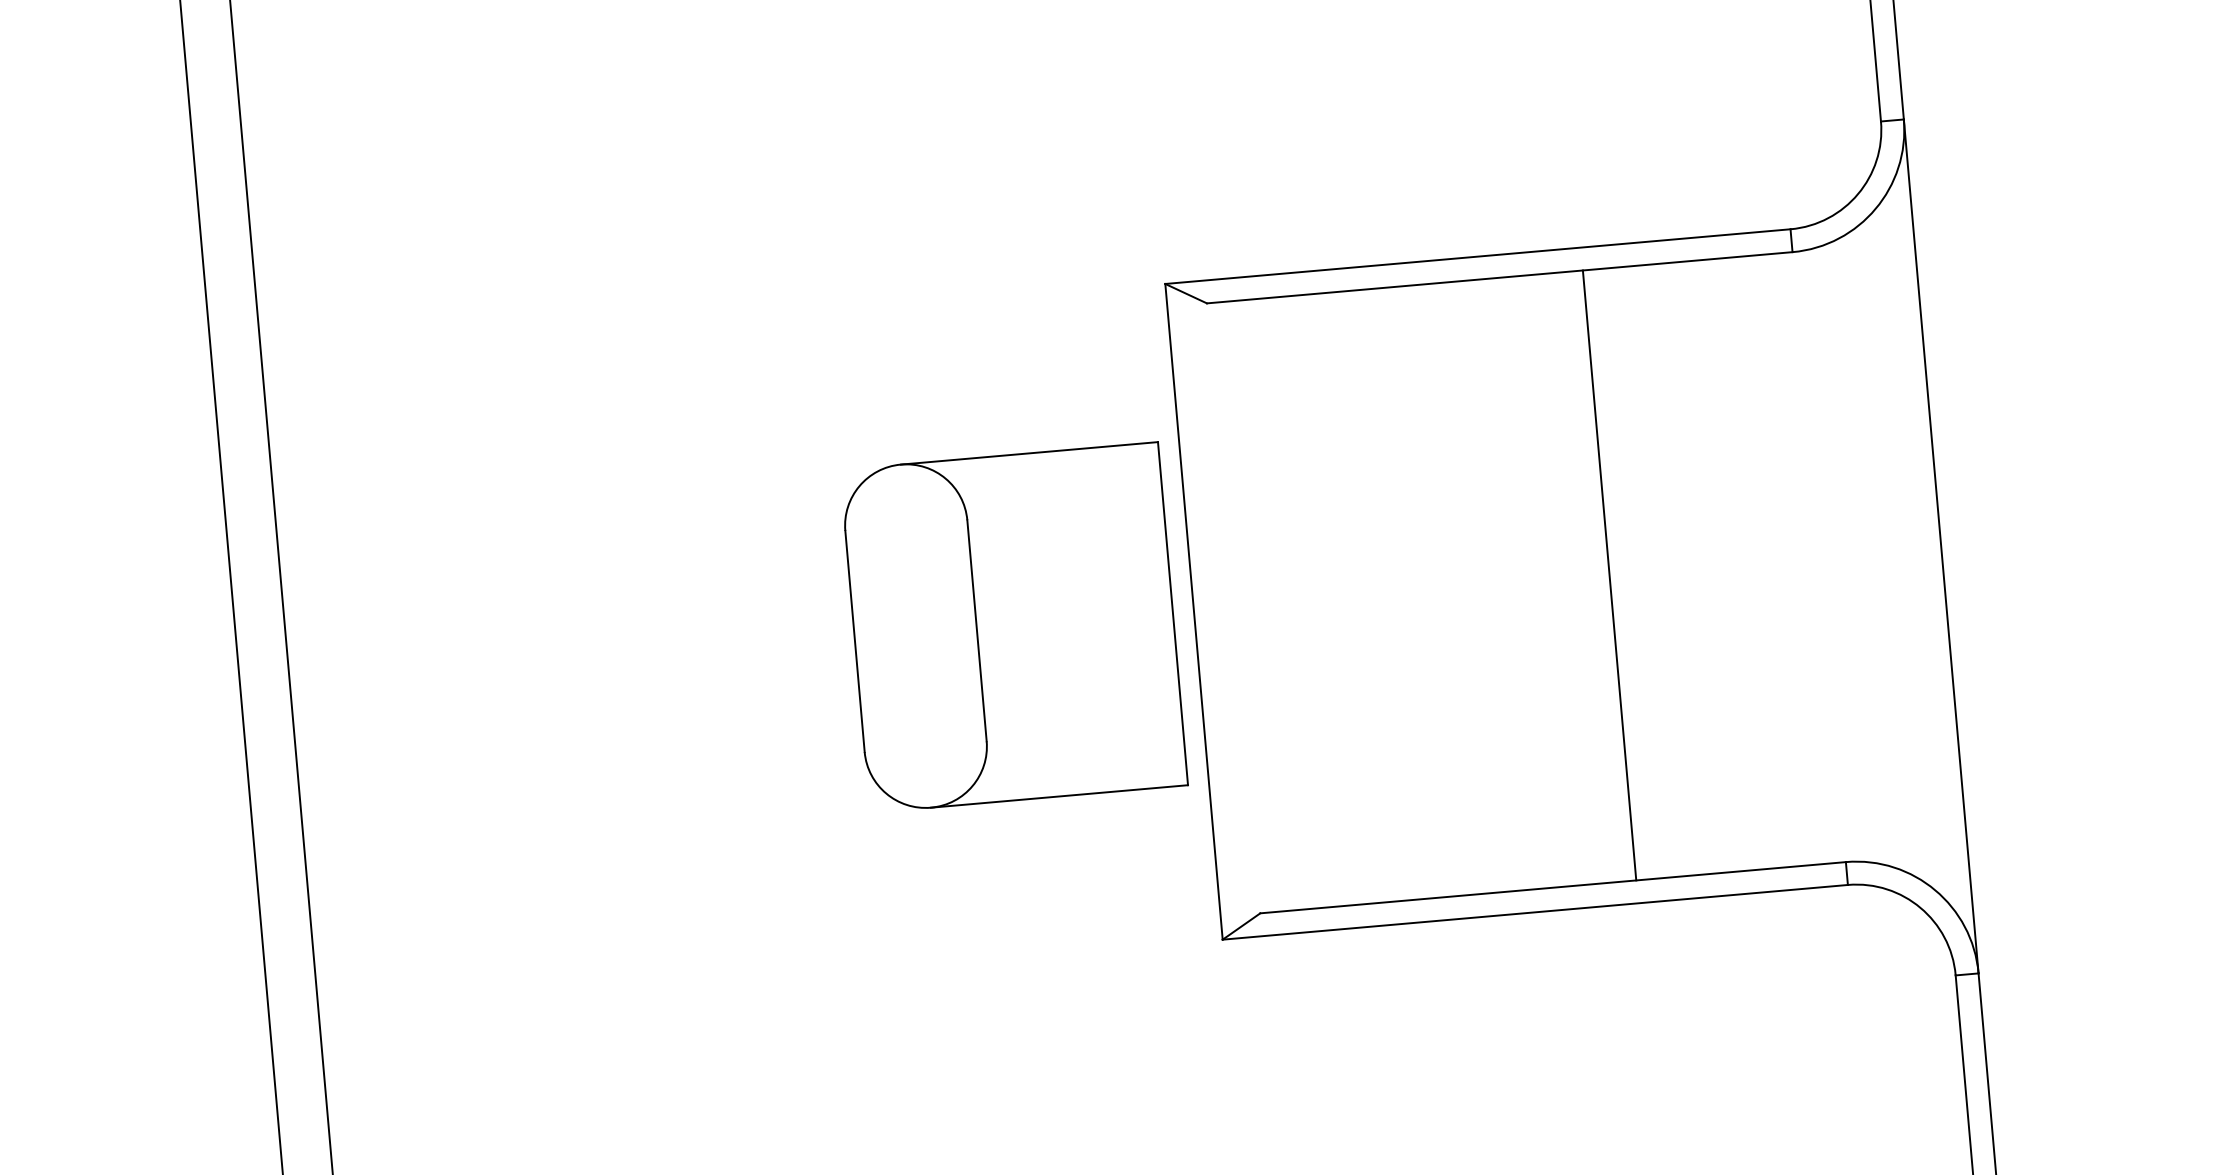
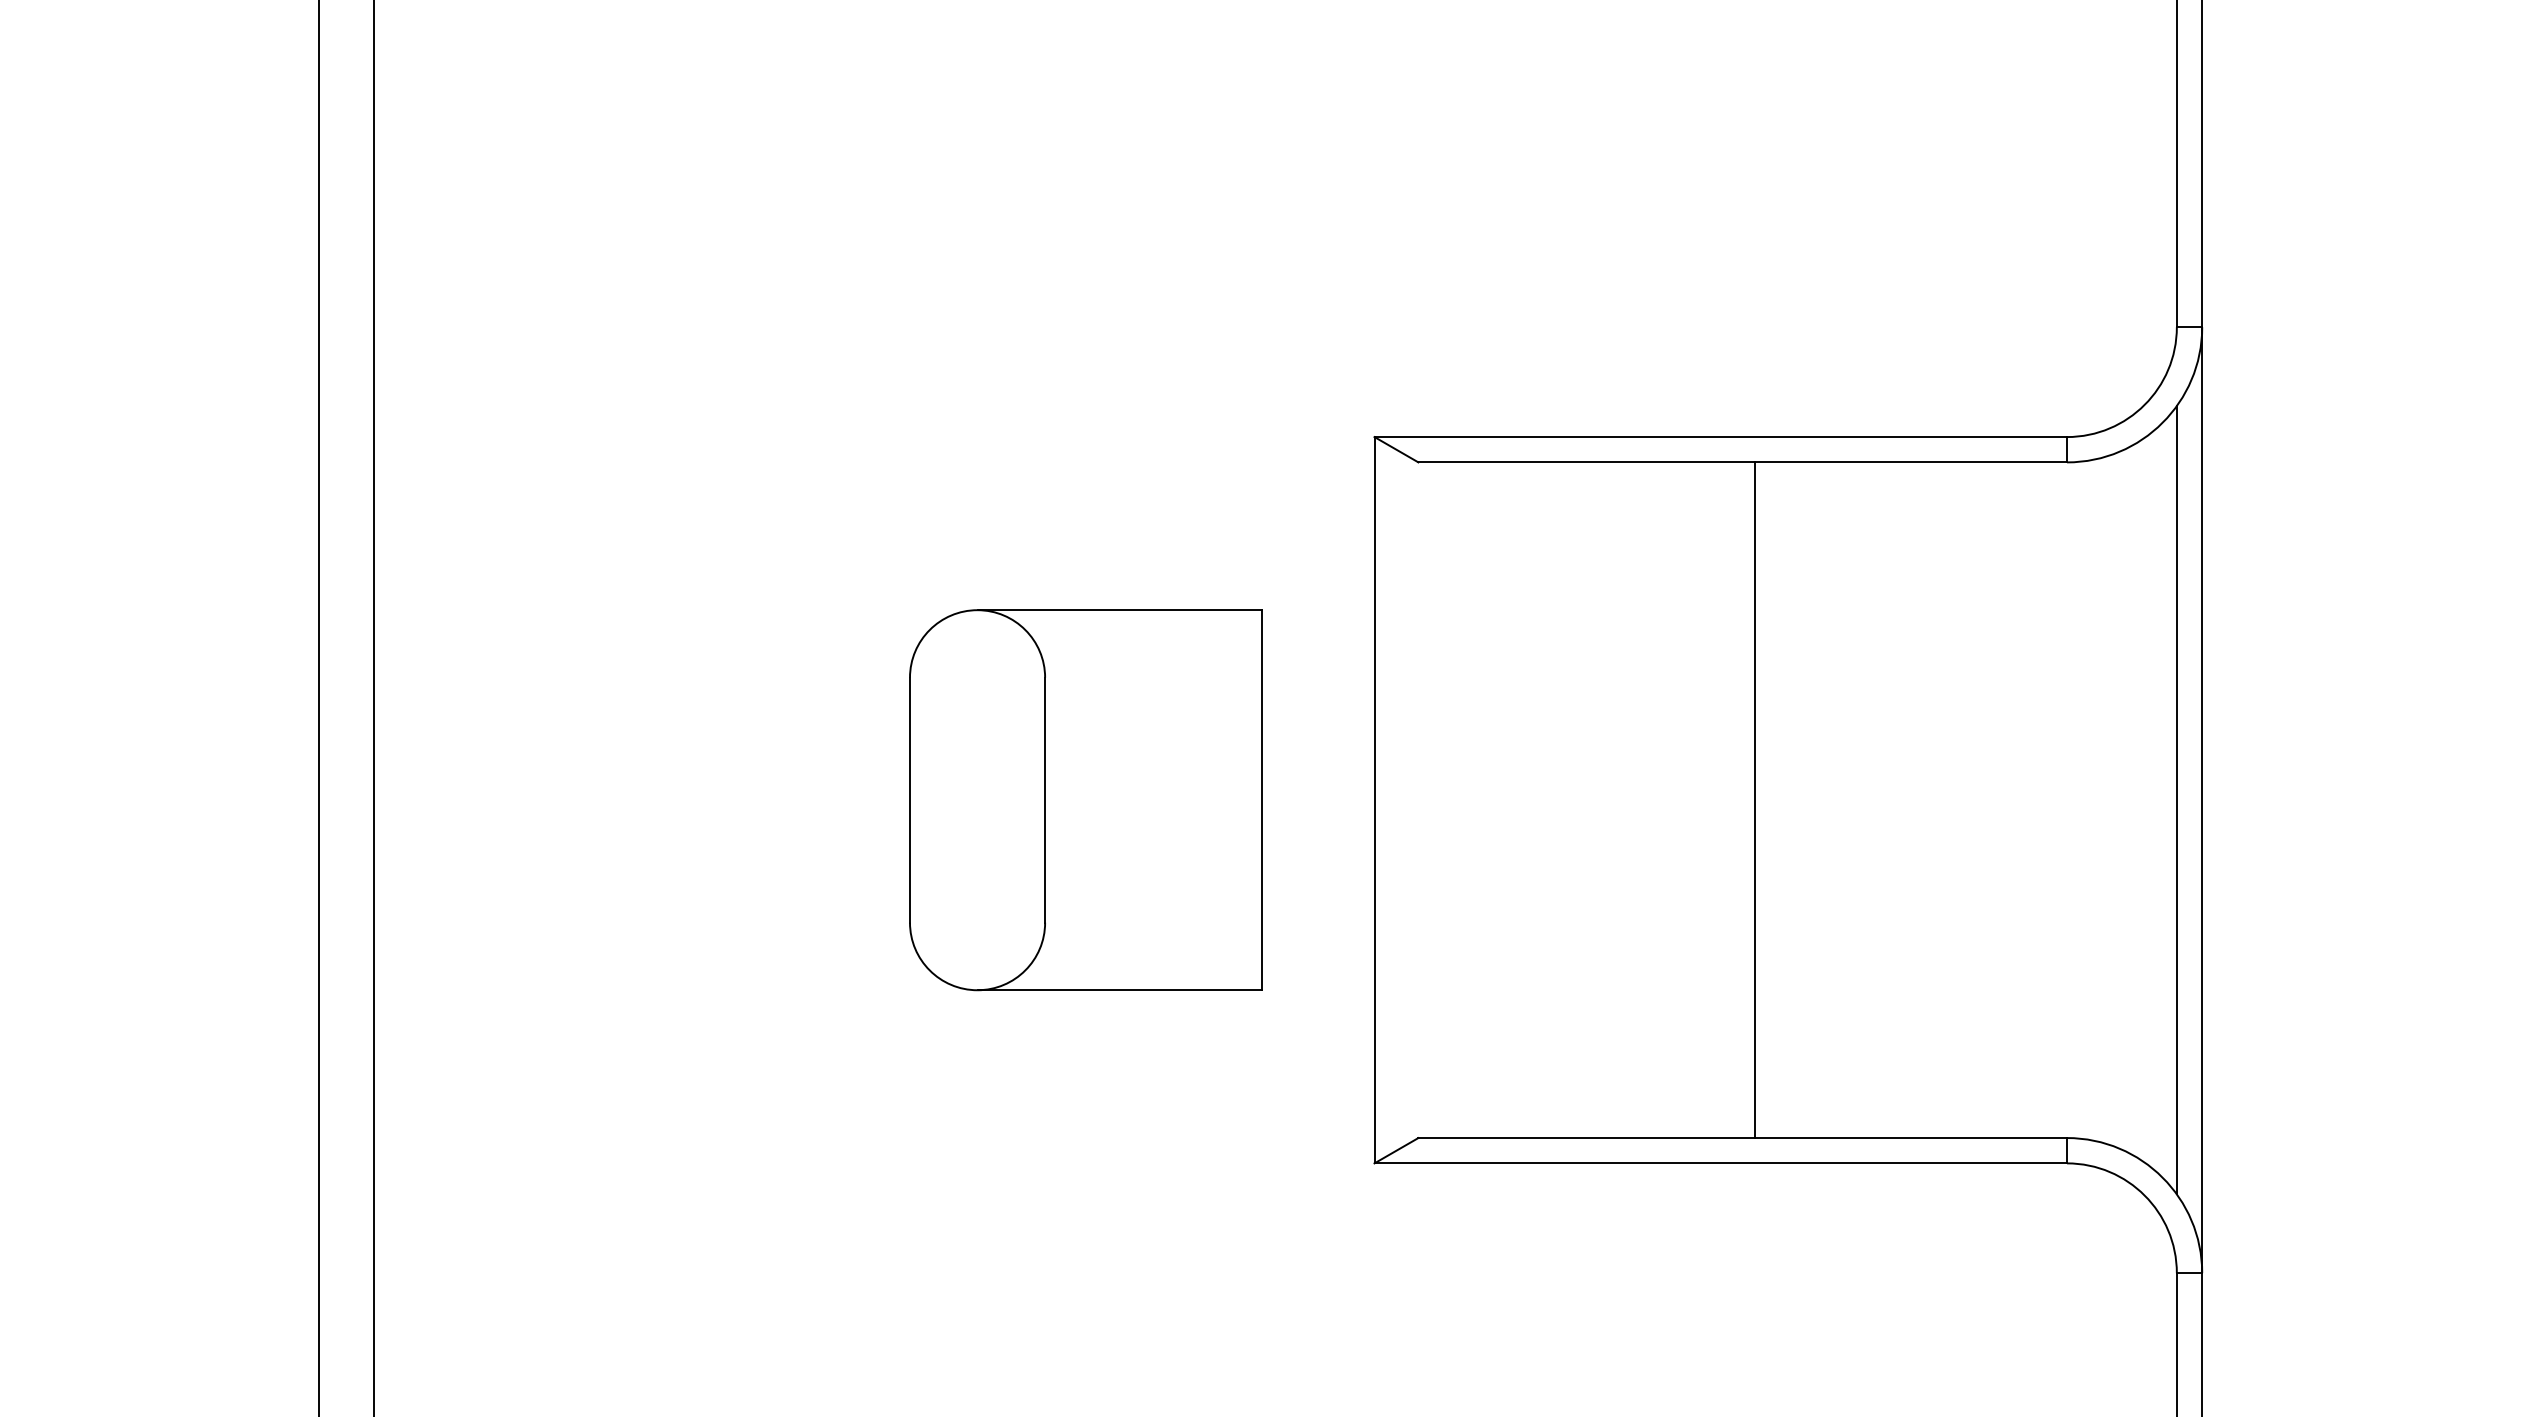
line: (1918, 548) -> (2176, 800), added
line: (1609, 575) -> (1754, 800), moved
part: (1013, 627) -> (1085, 800), moved

